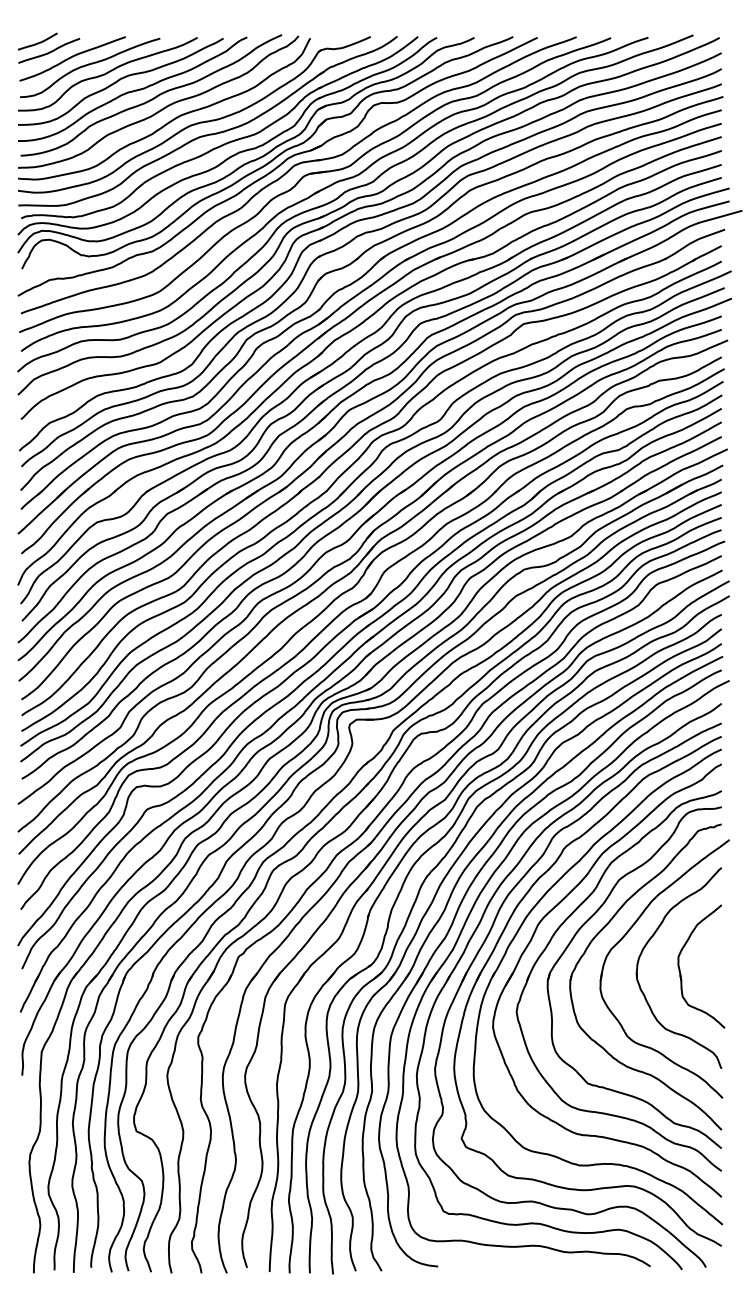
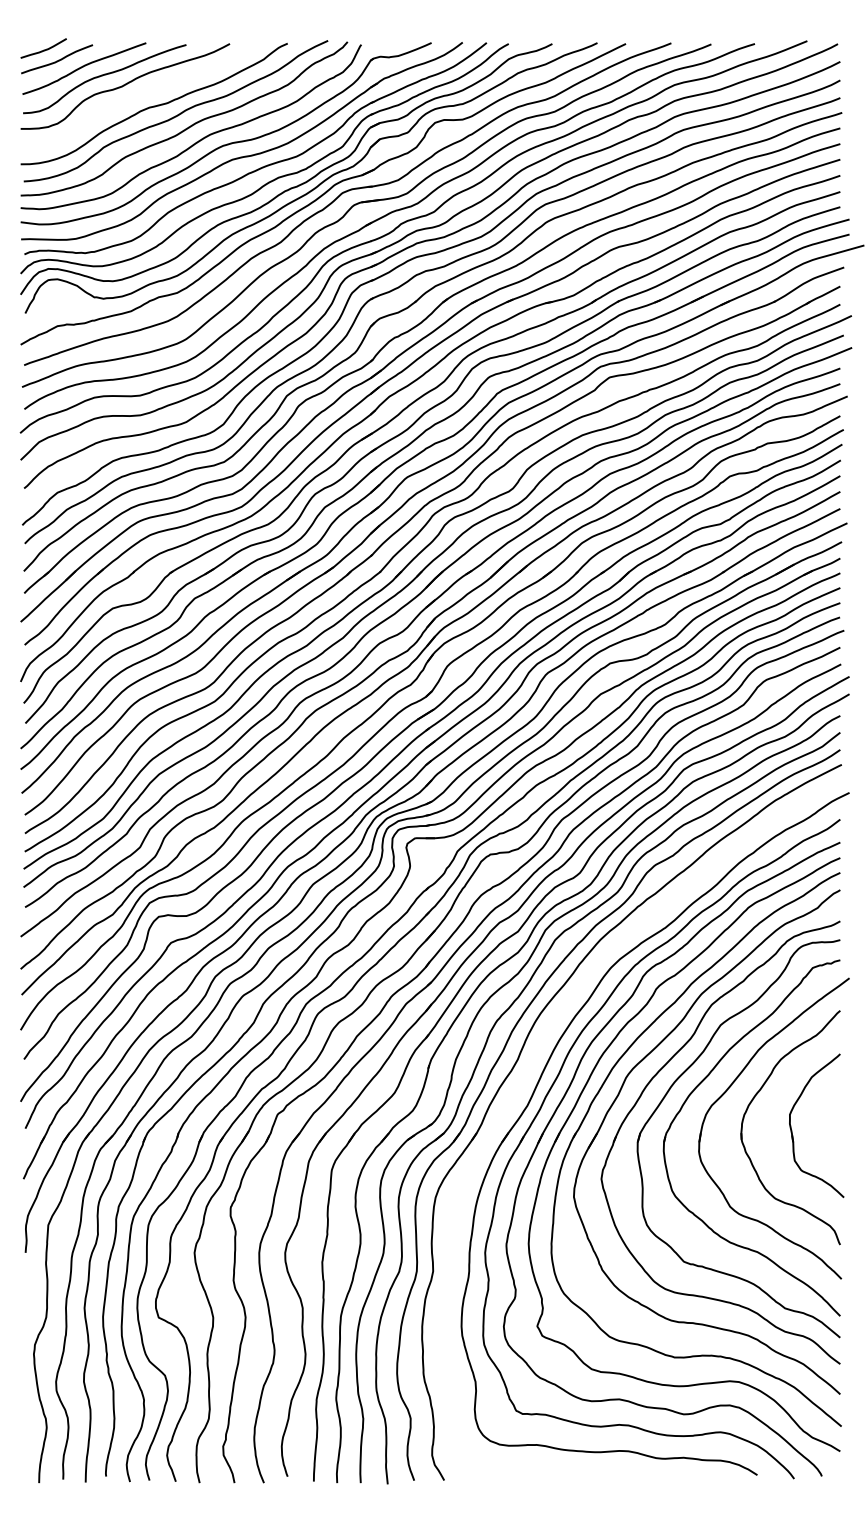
curve: (120, 80) -> (140, 93), removed
part: (453, 922) -> (528, 1074), removed

